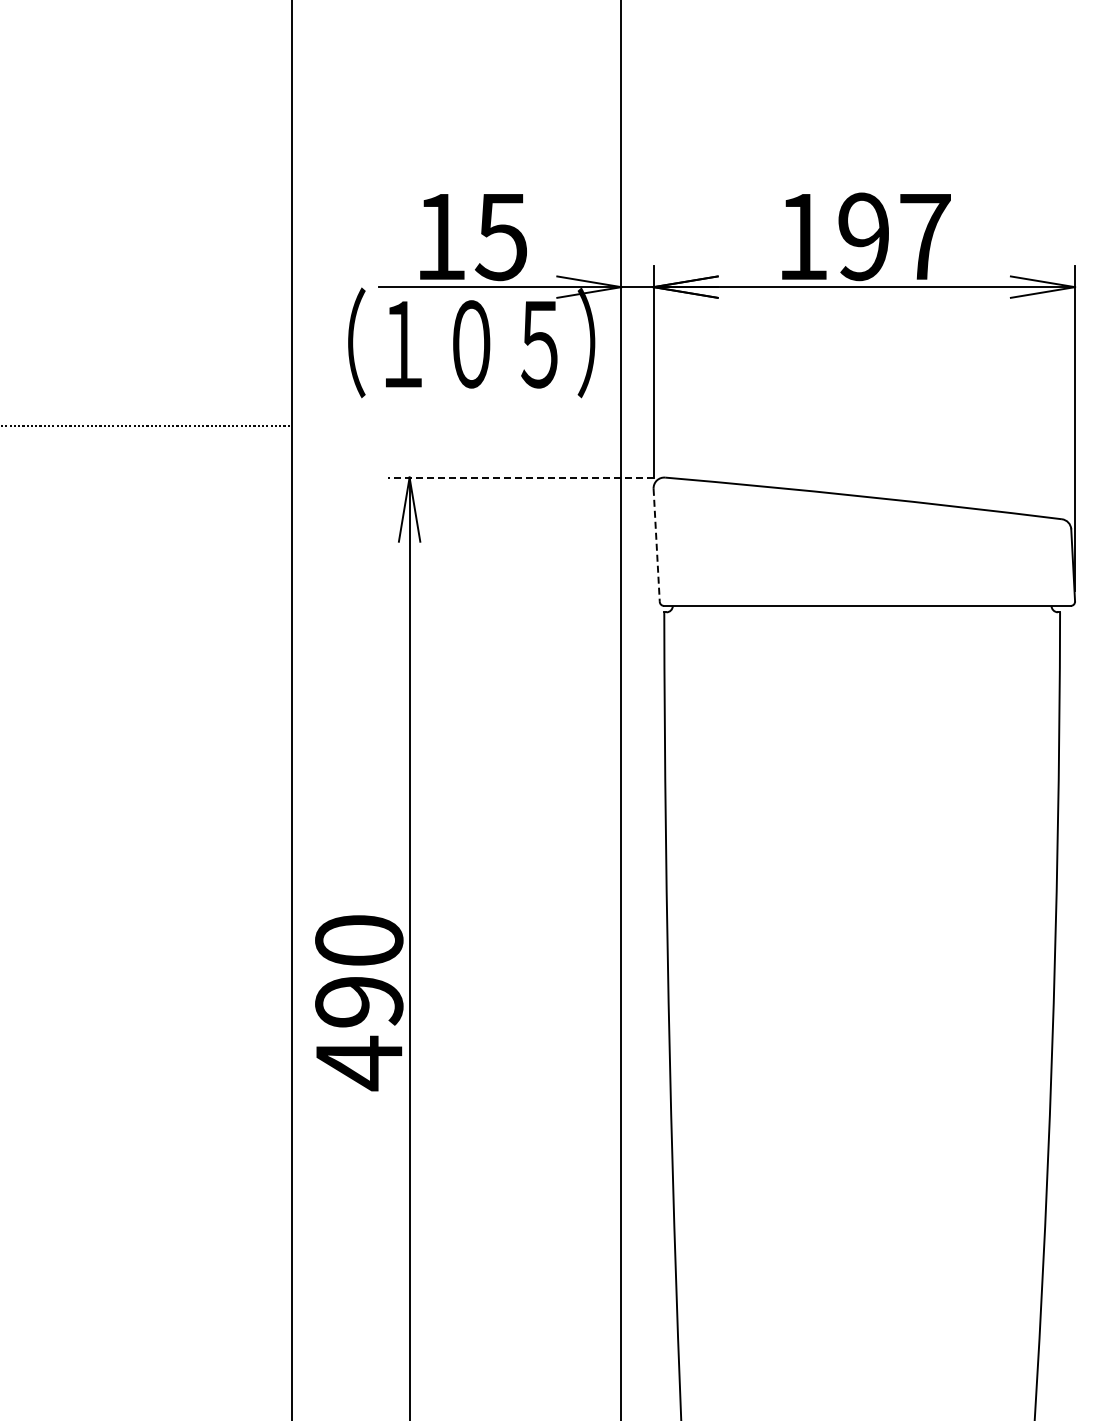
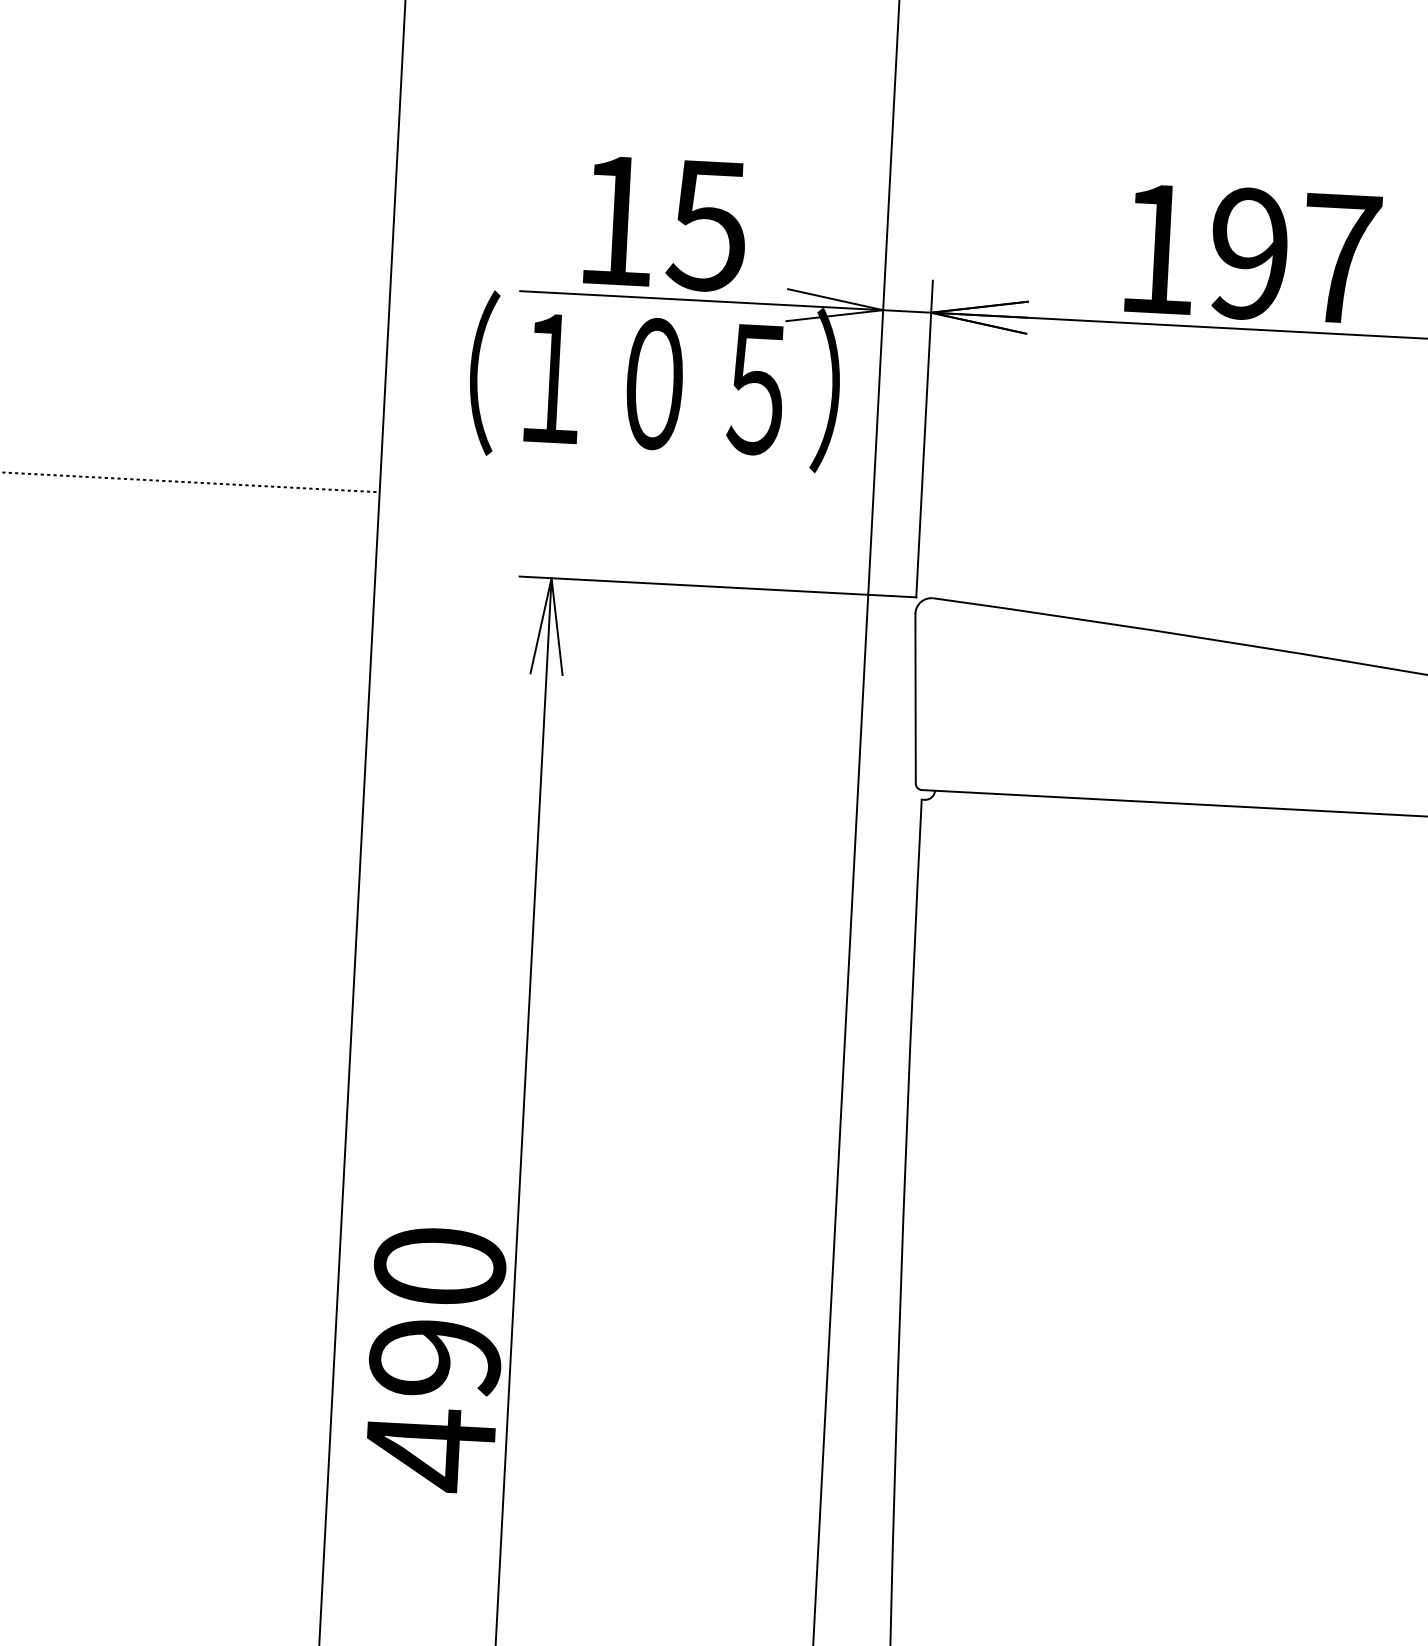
line: (520, 477) -> (717, 586), dashed -> solid
line: (656, 545) -> (915, 699), dashed -> solid

